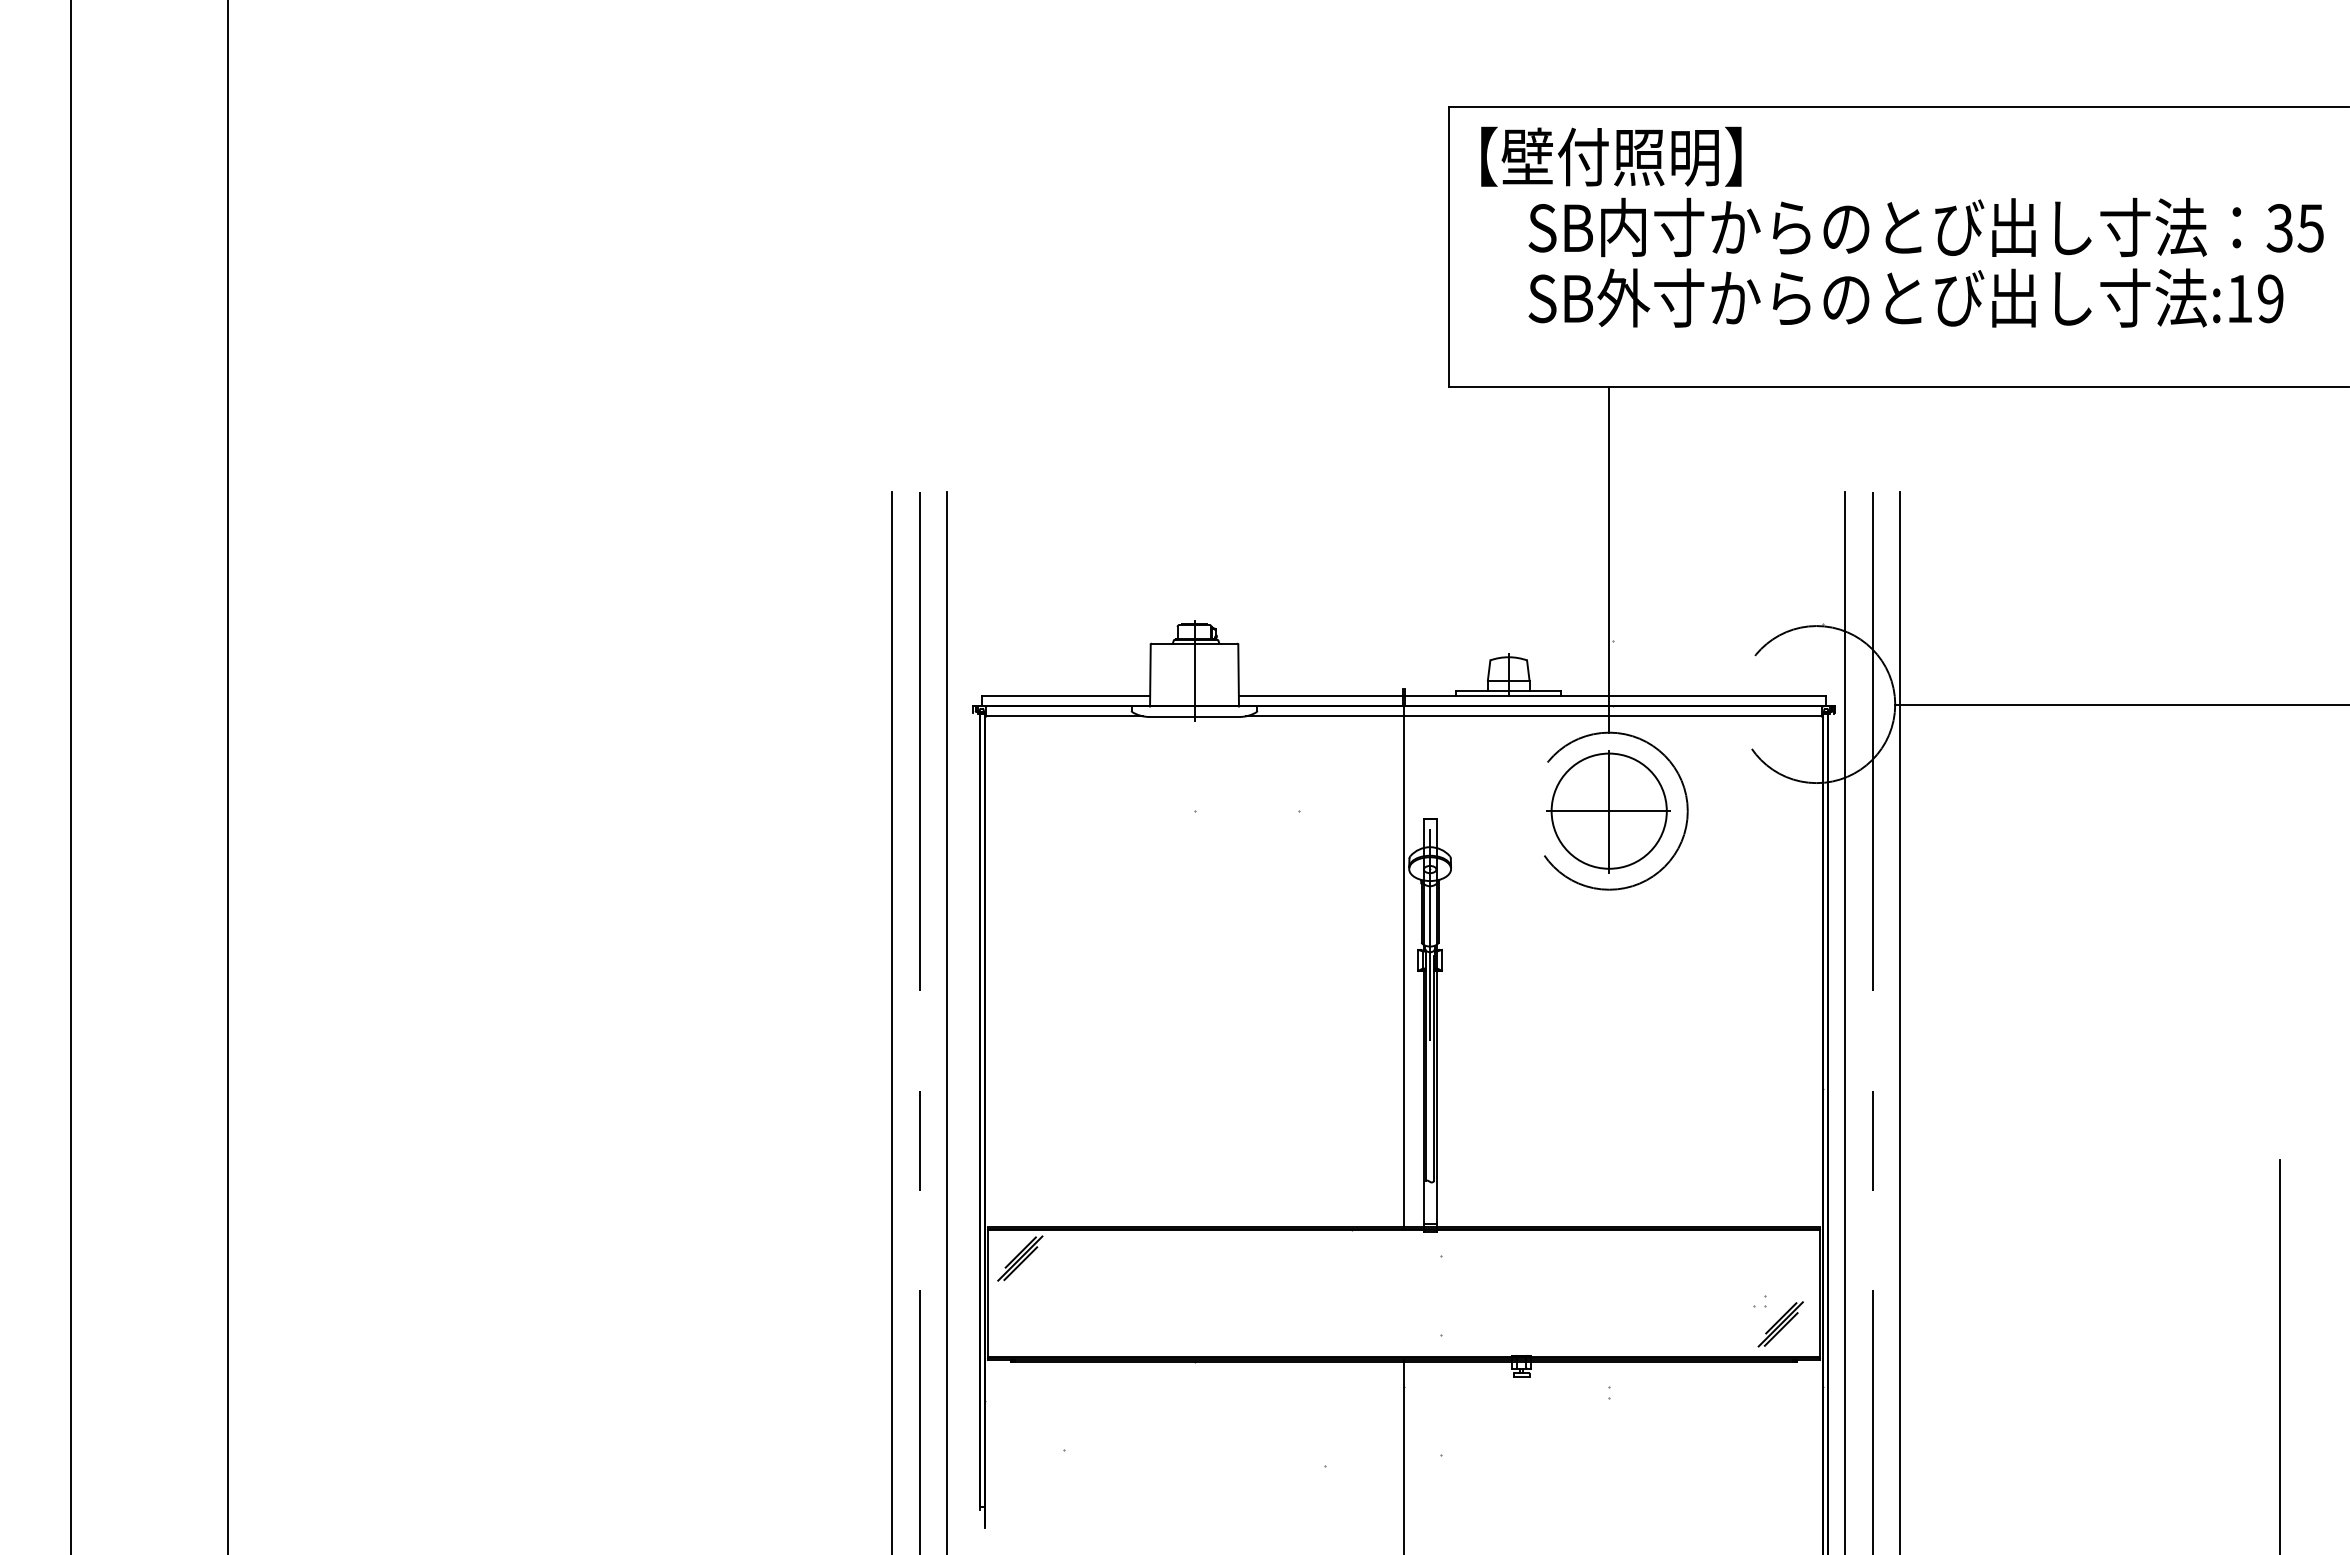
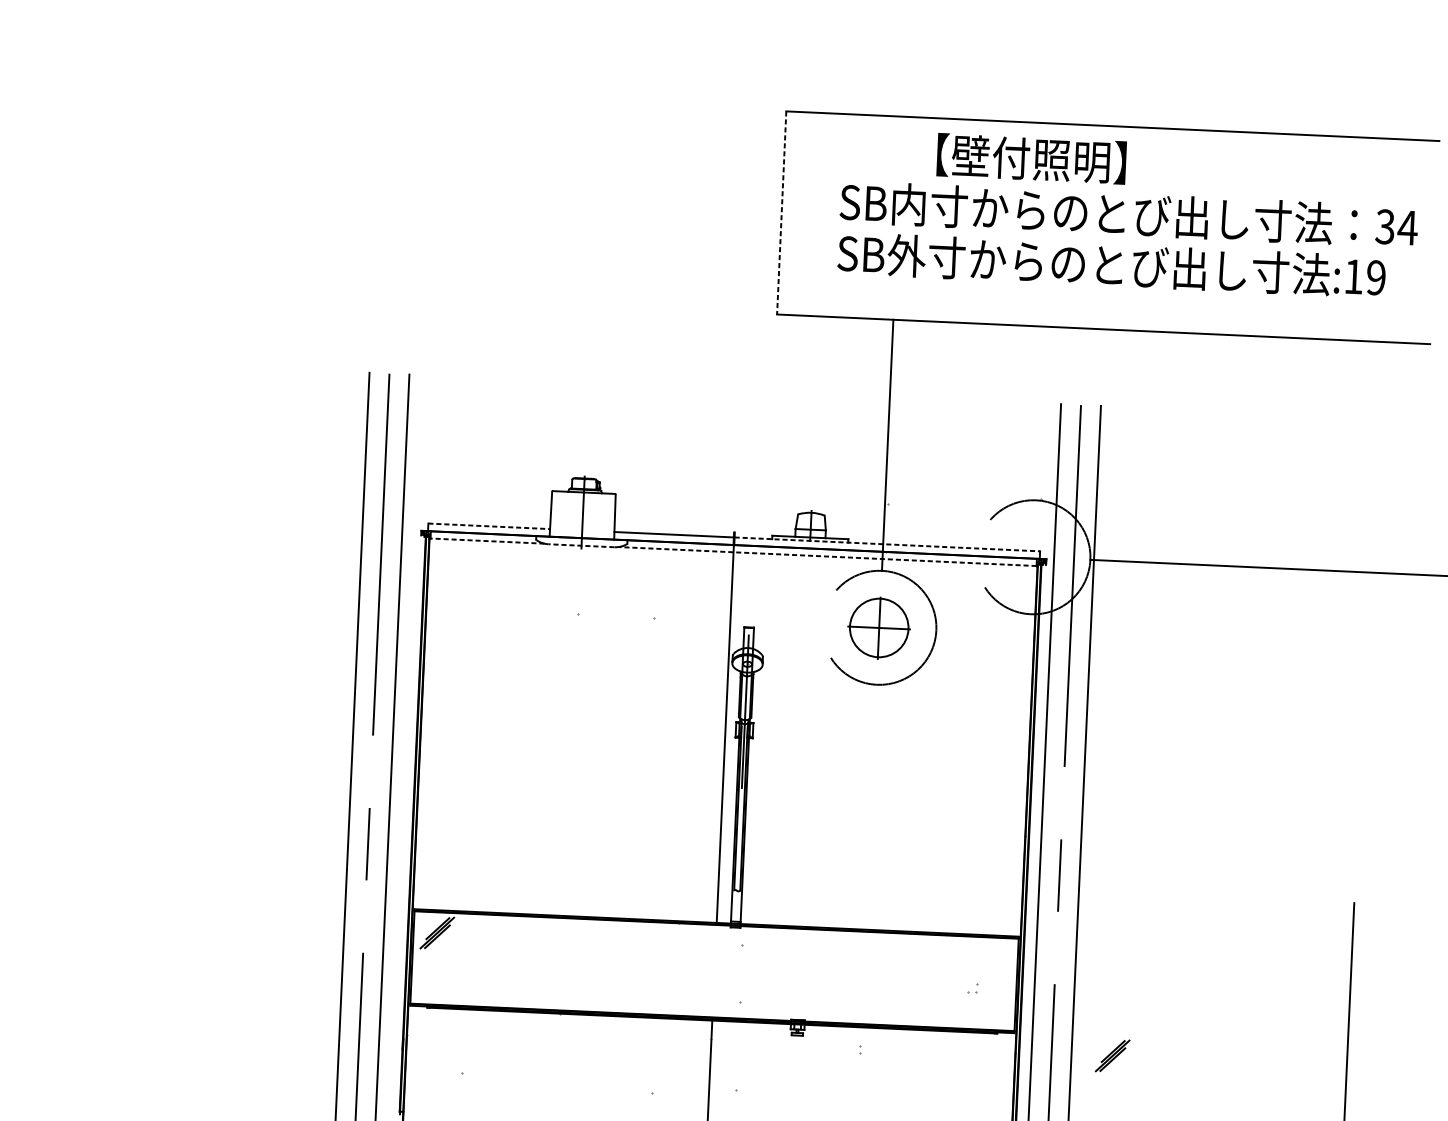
text: (1611, 156) -> (1031, 158), moved
text: (2310, 228) -> (1407, 228), 35 -> 34
line: (1449, 246) -> (782, 212), solid -> dashed
line: (1066, 696) -> (489, 526), solid -> dashed
line: (1615, 696) -> (887, 544), solid -> dashed
line: (1064, 716) -> (487, 541), solid -> dashed
line: (1193, 716) -> (580, 545), solid -> dashed
line: (1533, 716) -> (827, 556), solid -> dashed
part: (1608, 811) -> (878, 628), size x0.7
part: (1780, 1324) -> (1112, 1056), moved

